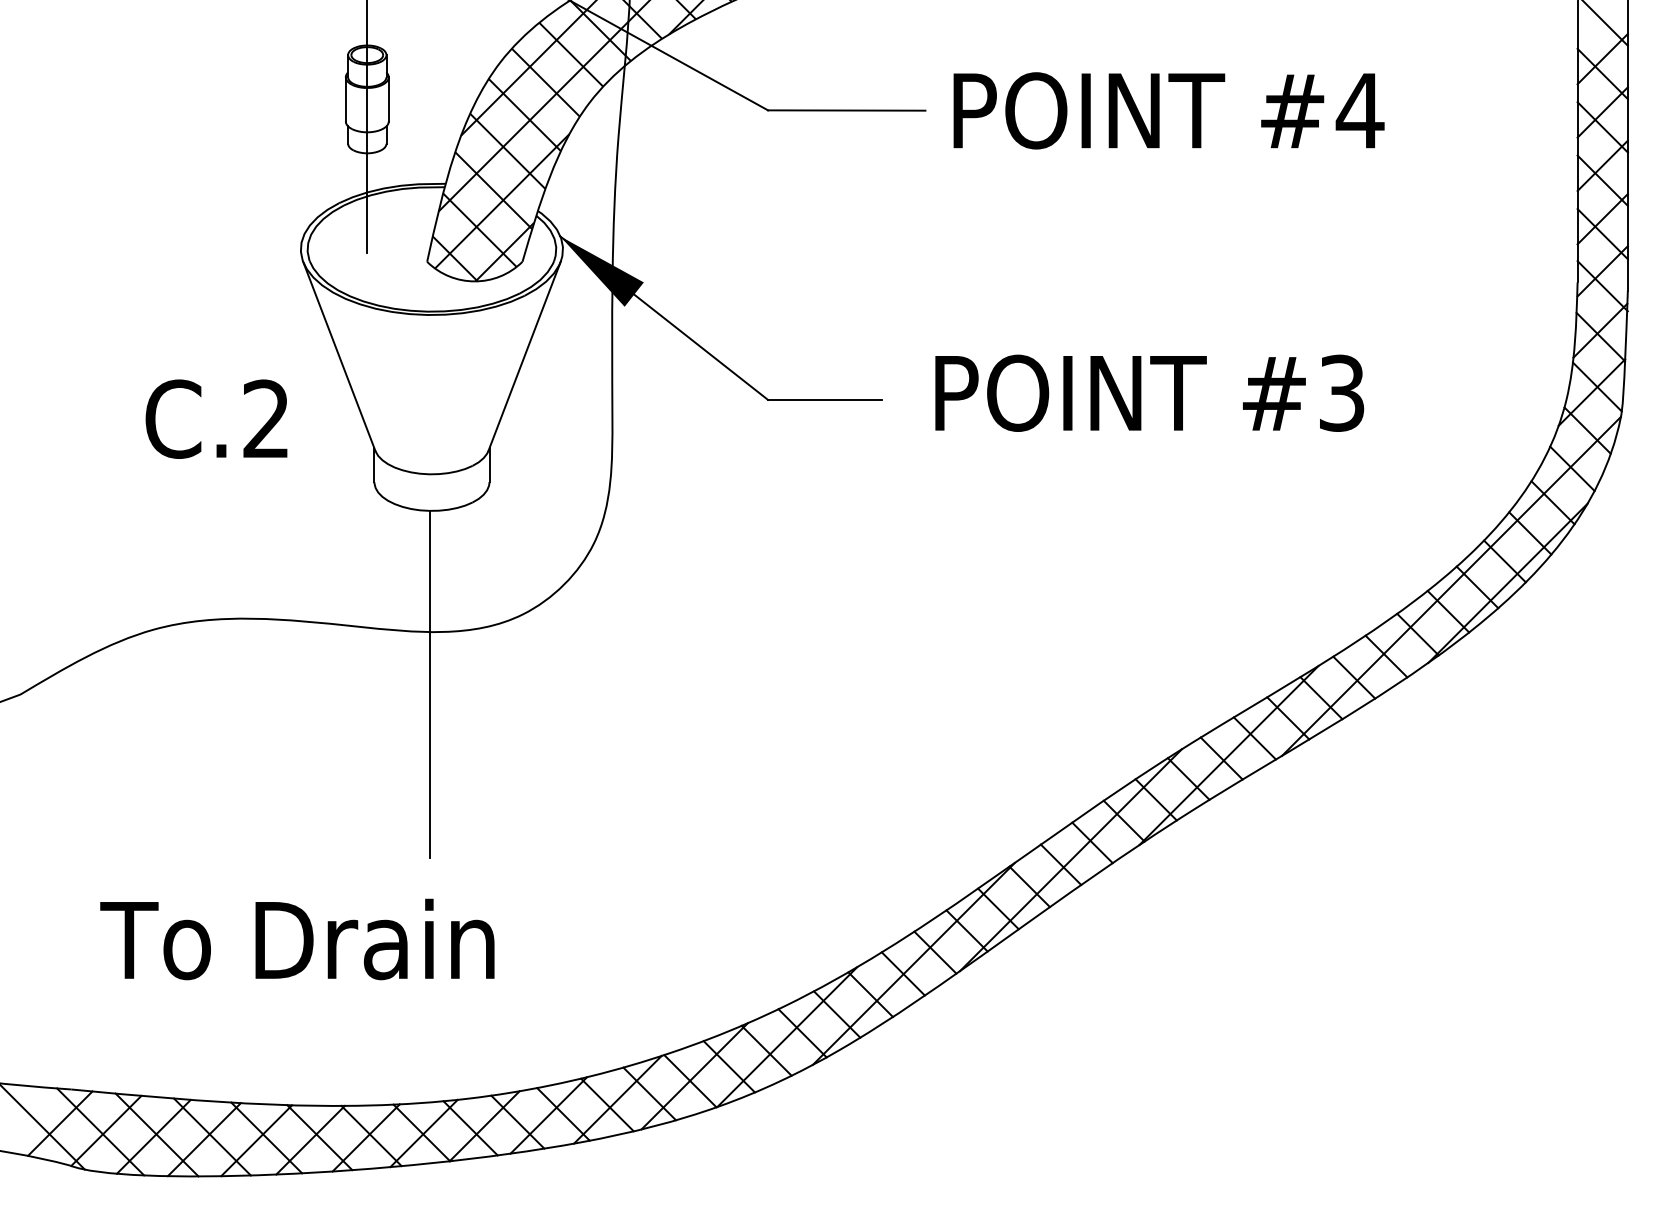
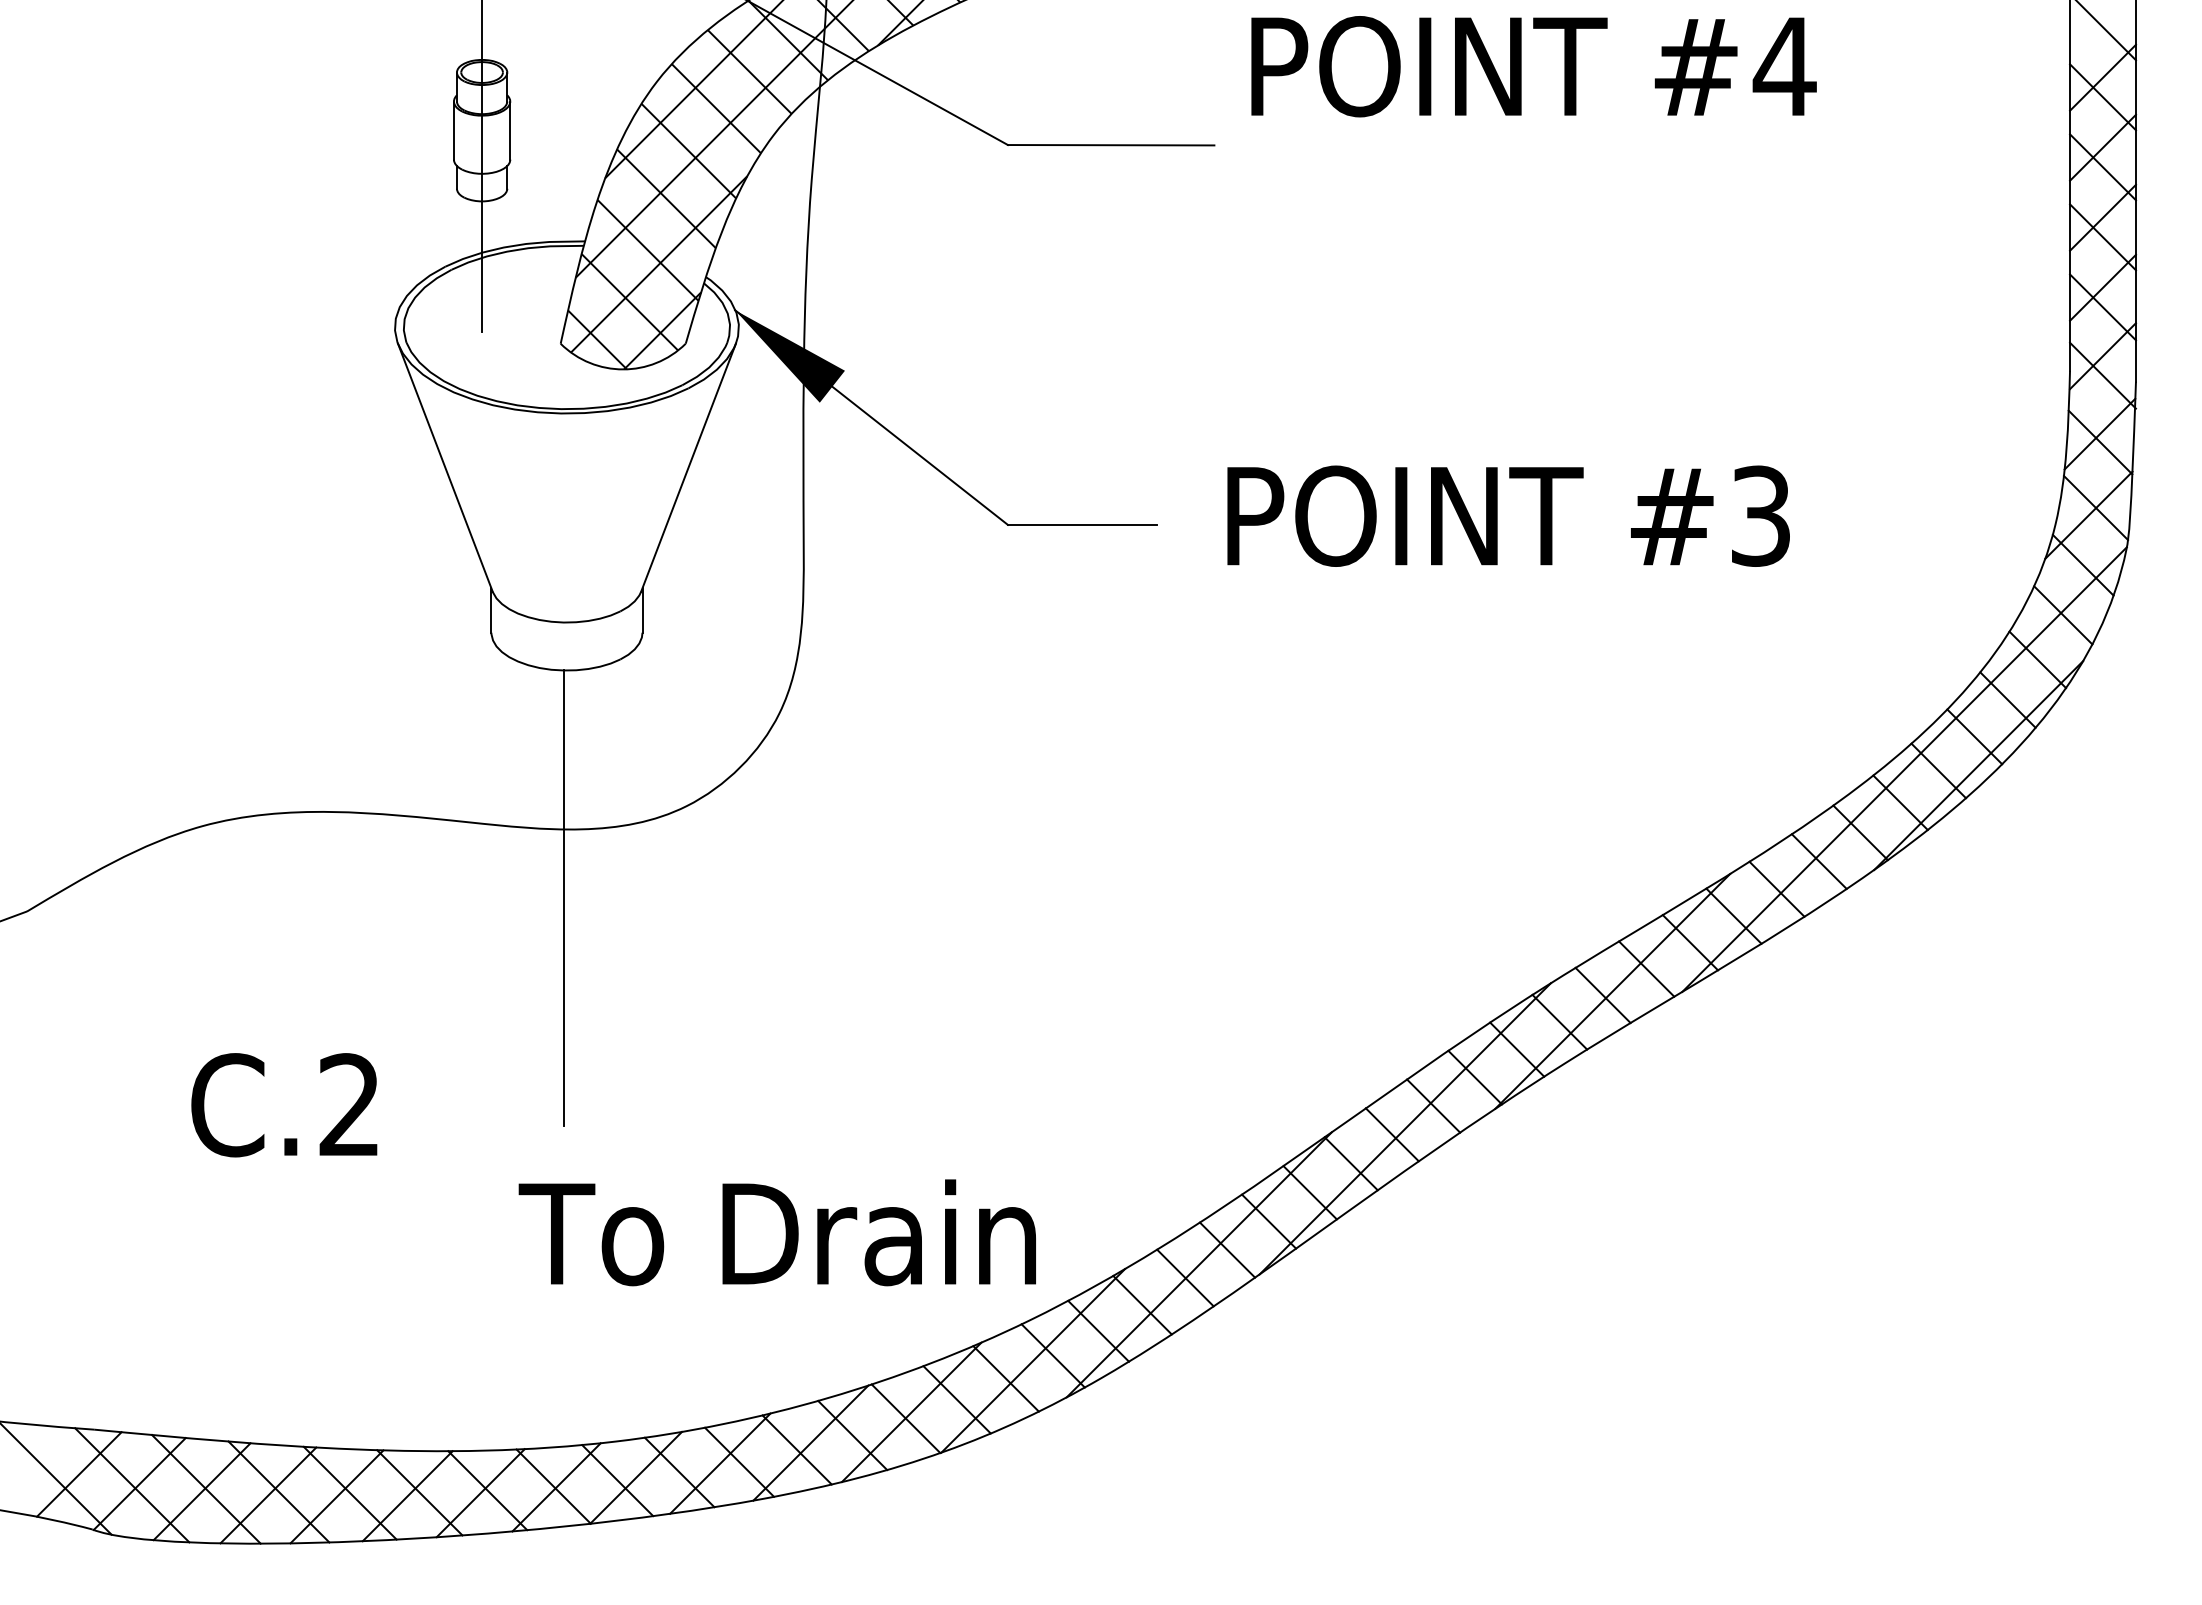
text: (1168, 110) -> (1533, 66), moved
text: (216, 419) -> (284, 1105), moved
text: (296, 939) -> (776, 1232), moved

